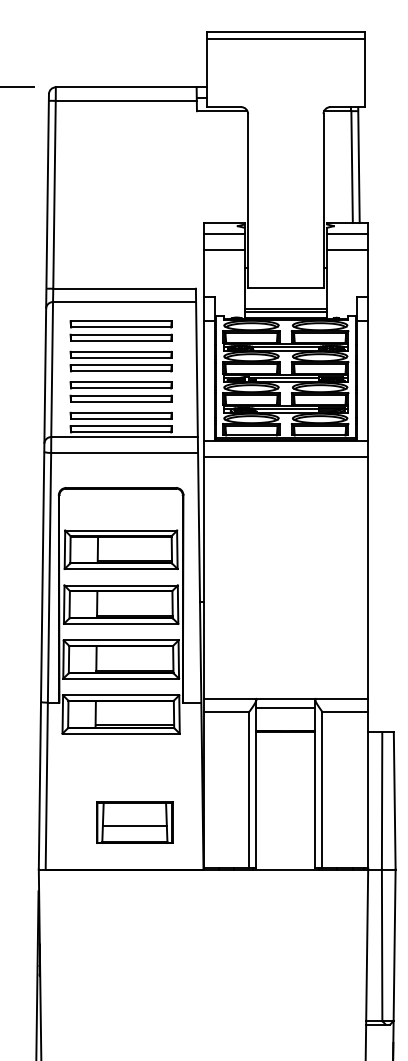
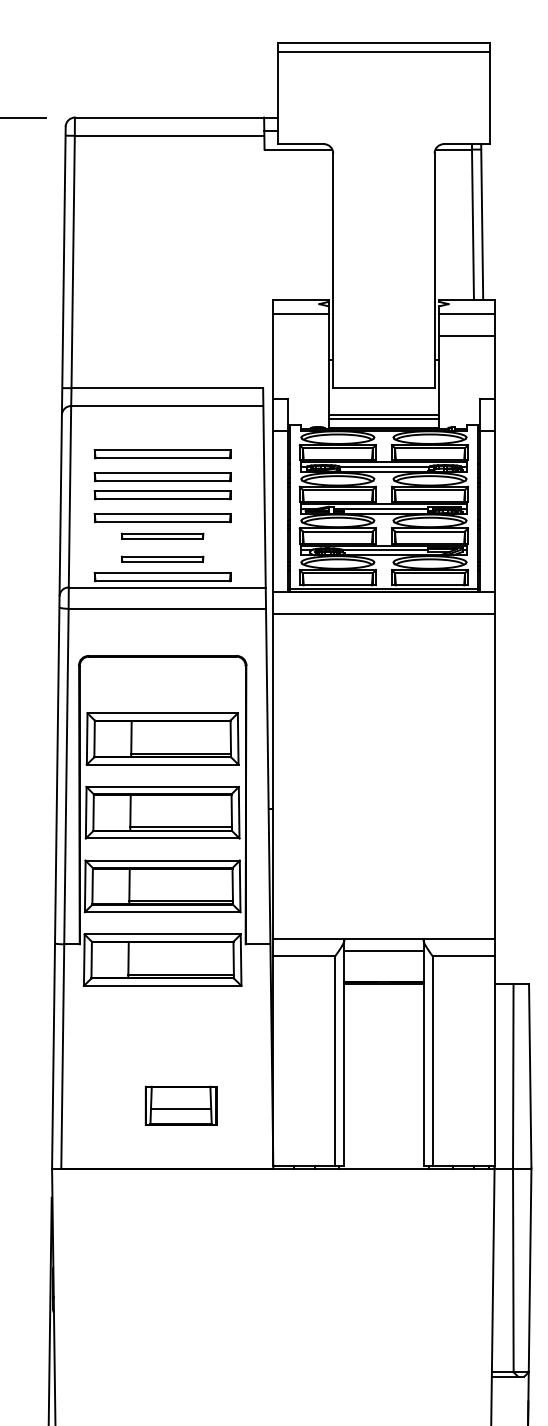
line: (223, 249) -> (300, 335), removed
part: (121, 324) -> (162, 436), removed
part: (121, 399) -> (162, 536), size x0.6
part: (121, 416) -> (162, 559), size x0.6
part: (134, 822) -> (180, 1105), size x0.7

